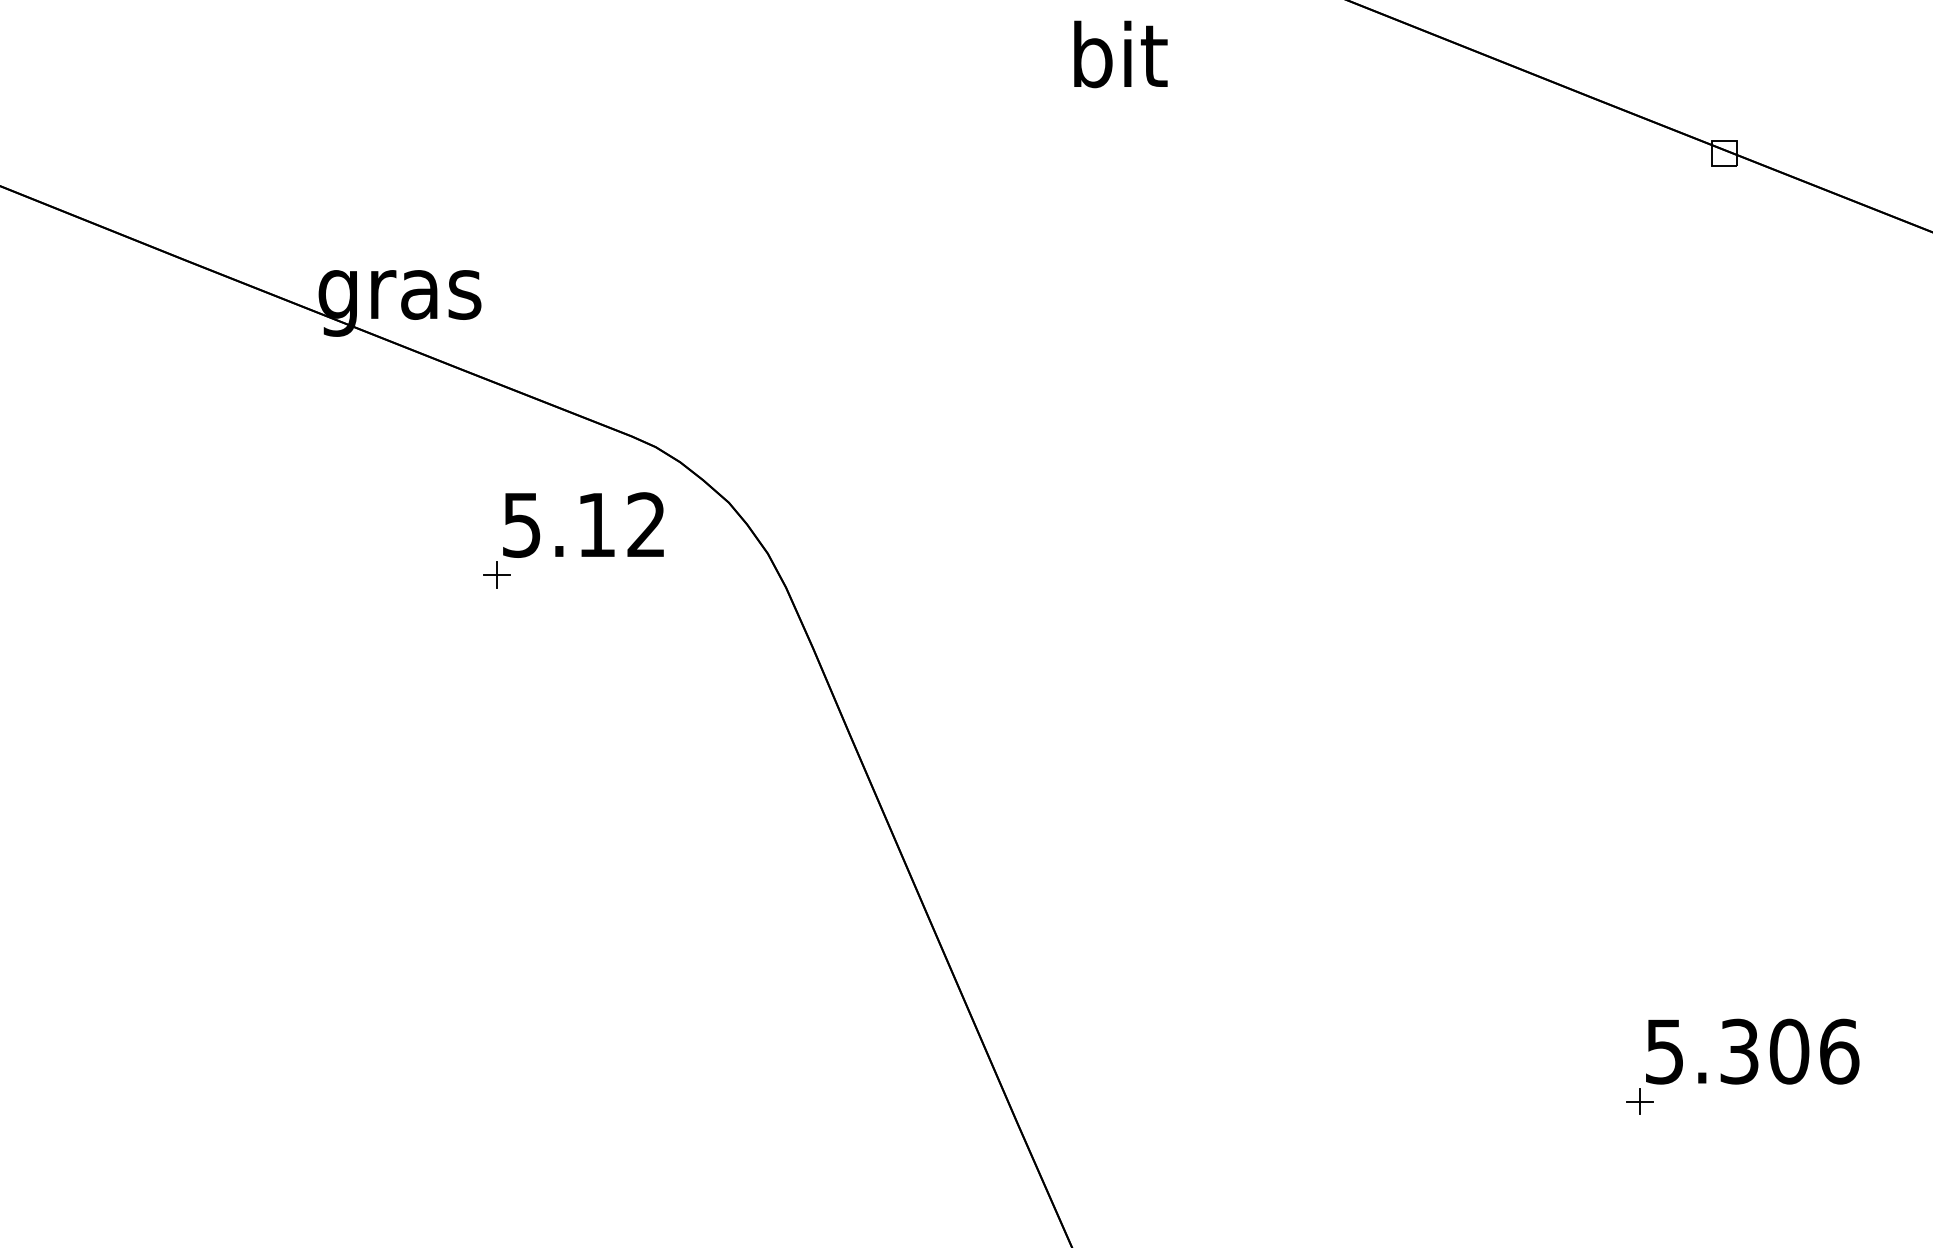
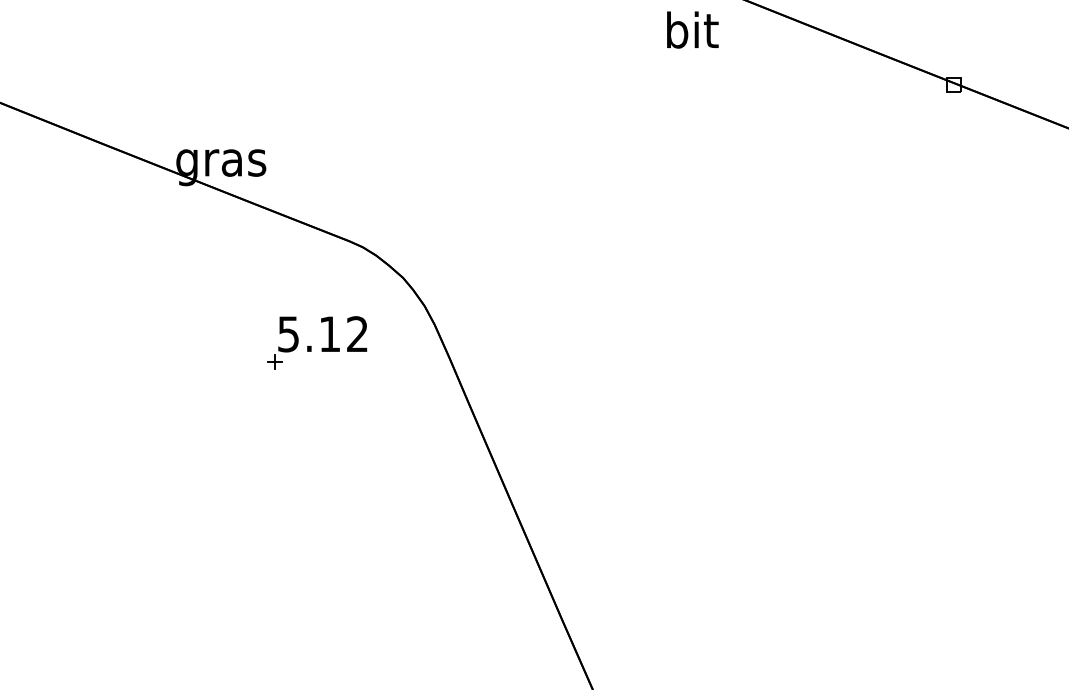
text: (1120, 53) -> (692, 29), moved
part: (583, 548) -> (322, 347), moved
part: (1742, 1066) -> (963, 589), removed

